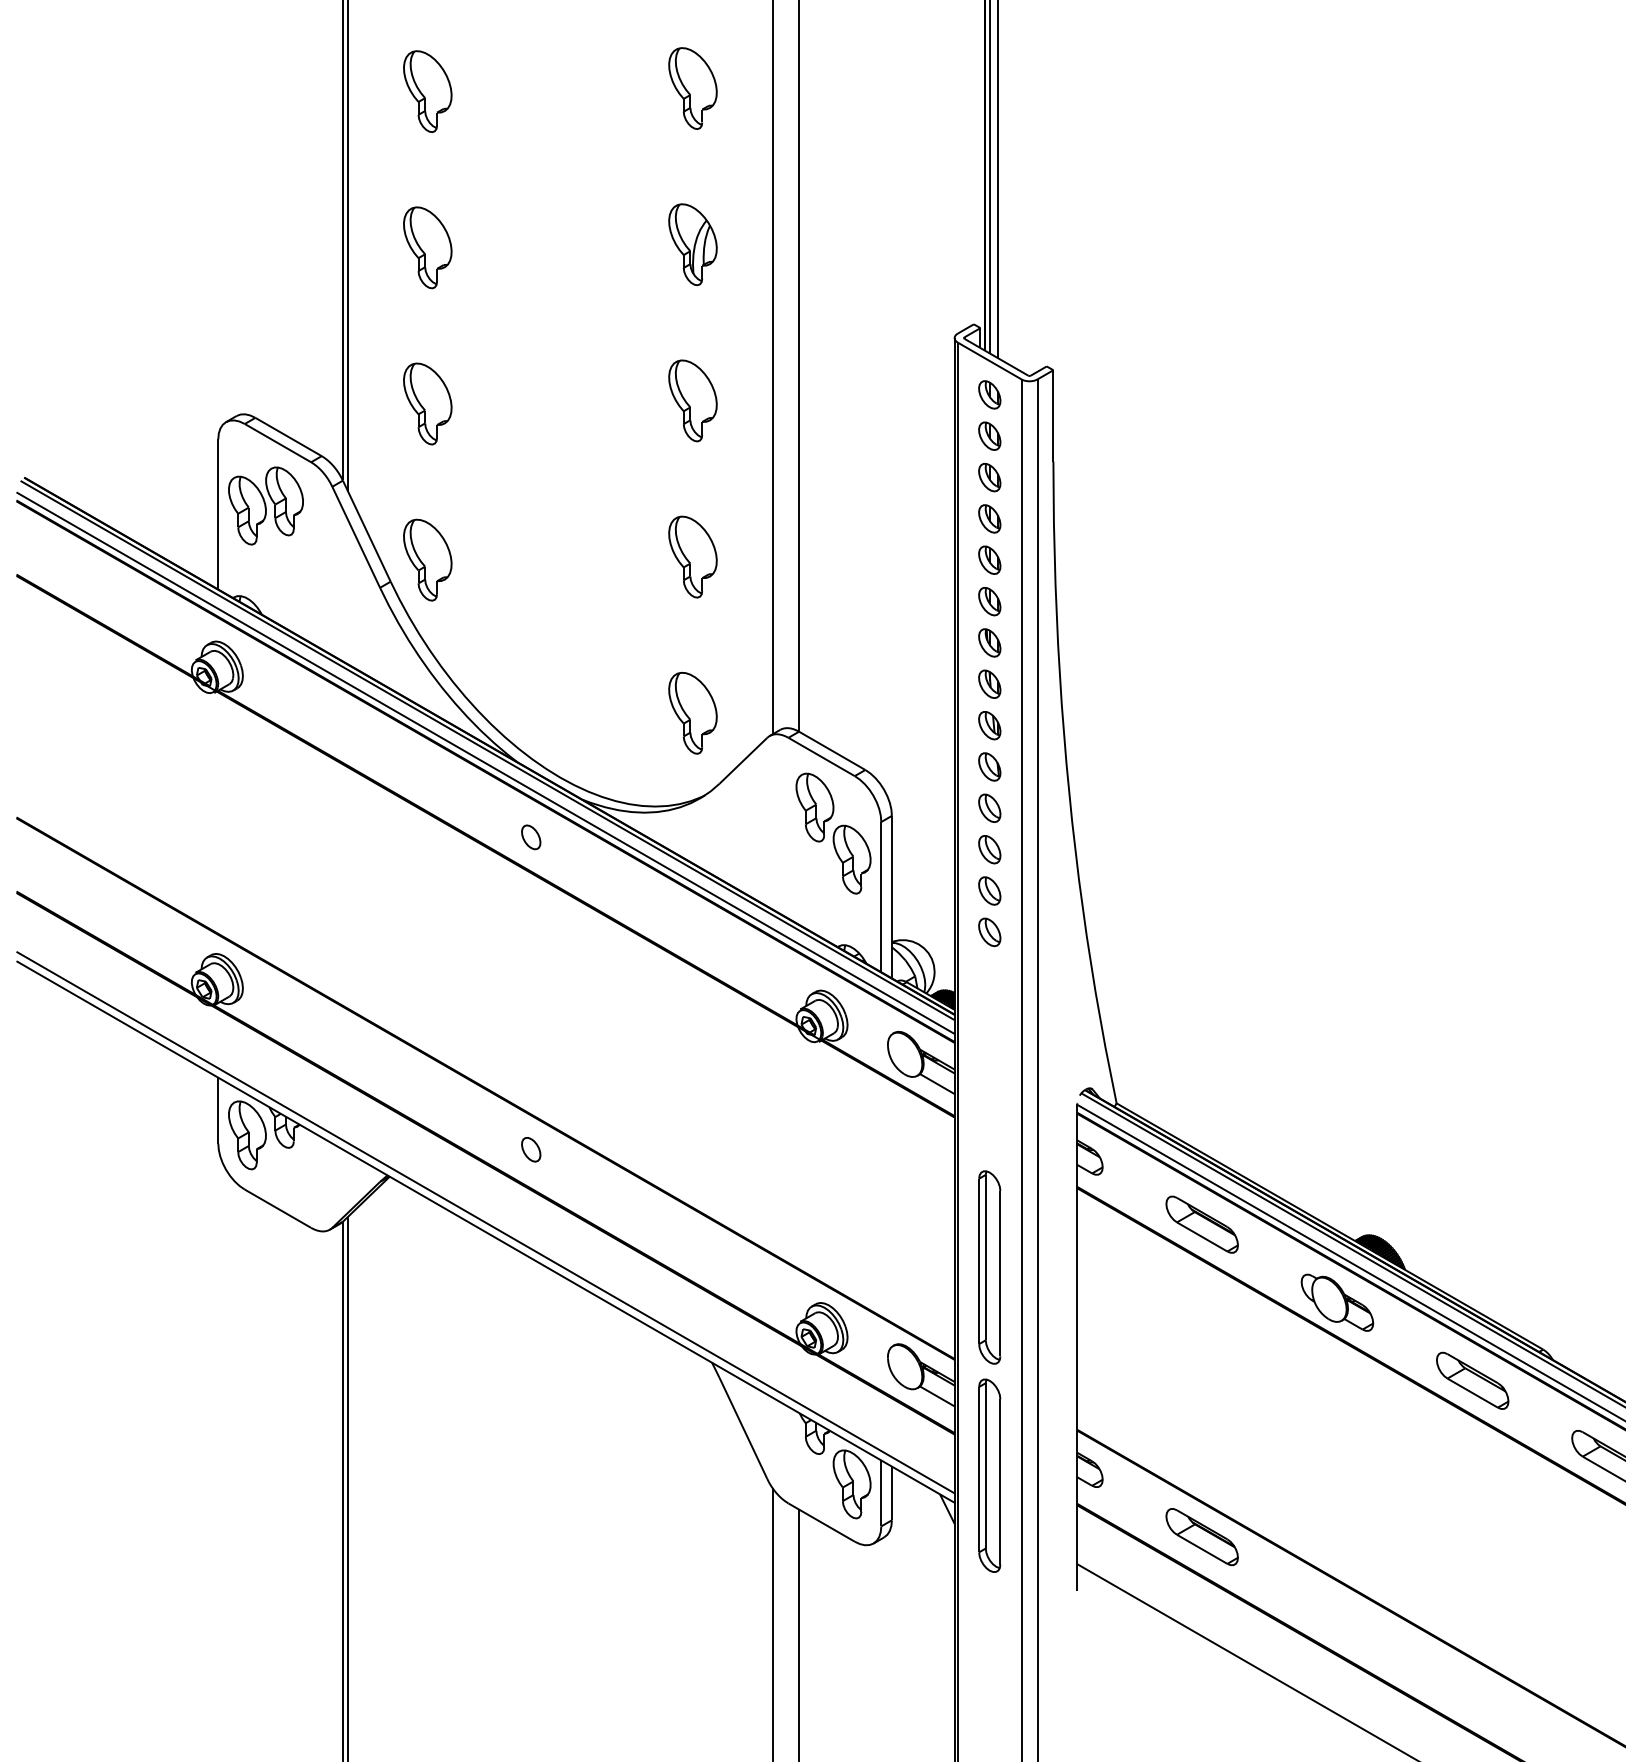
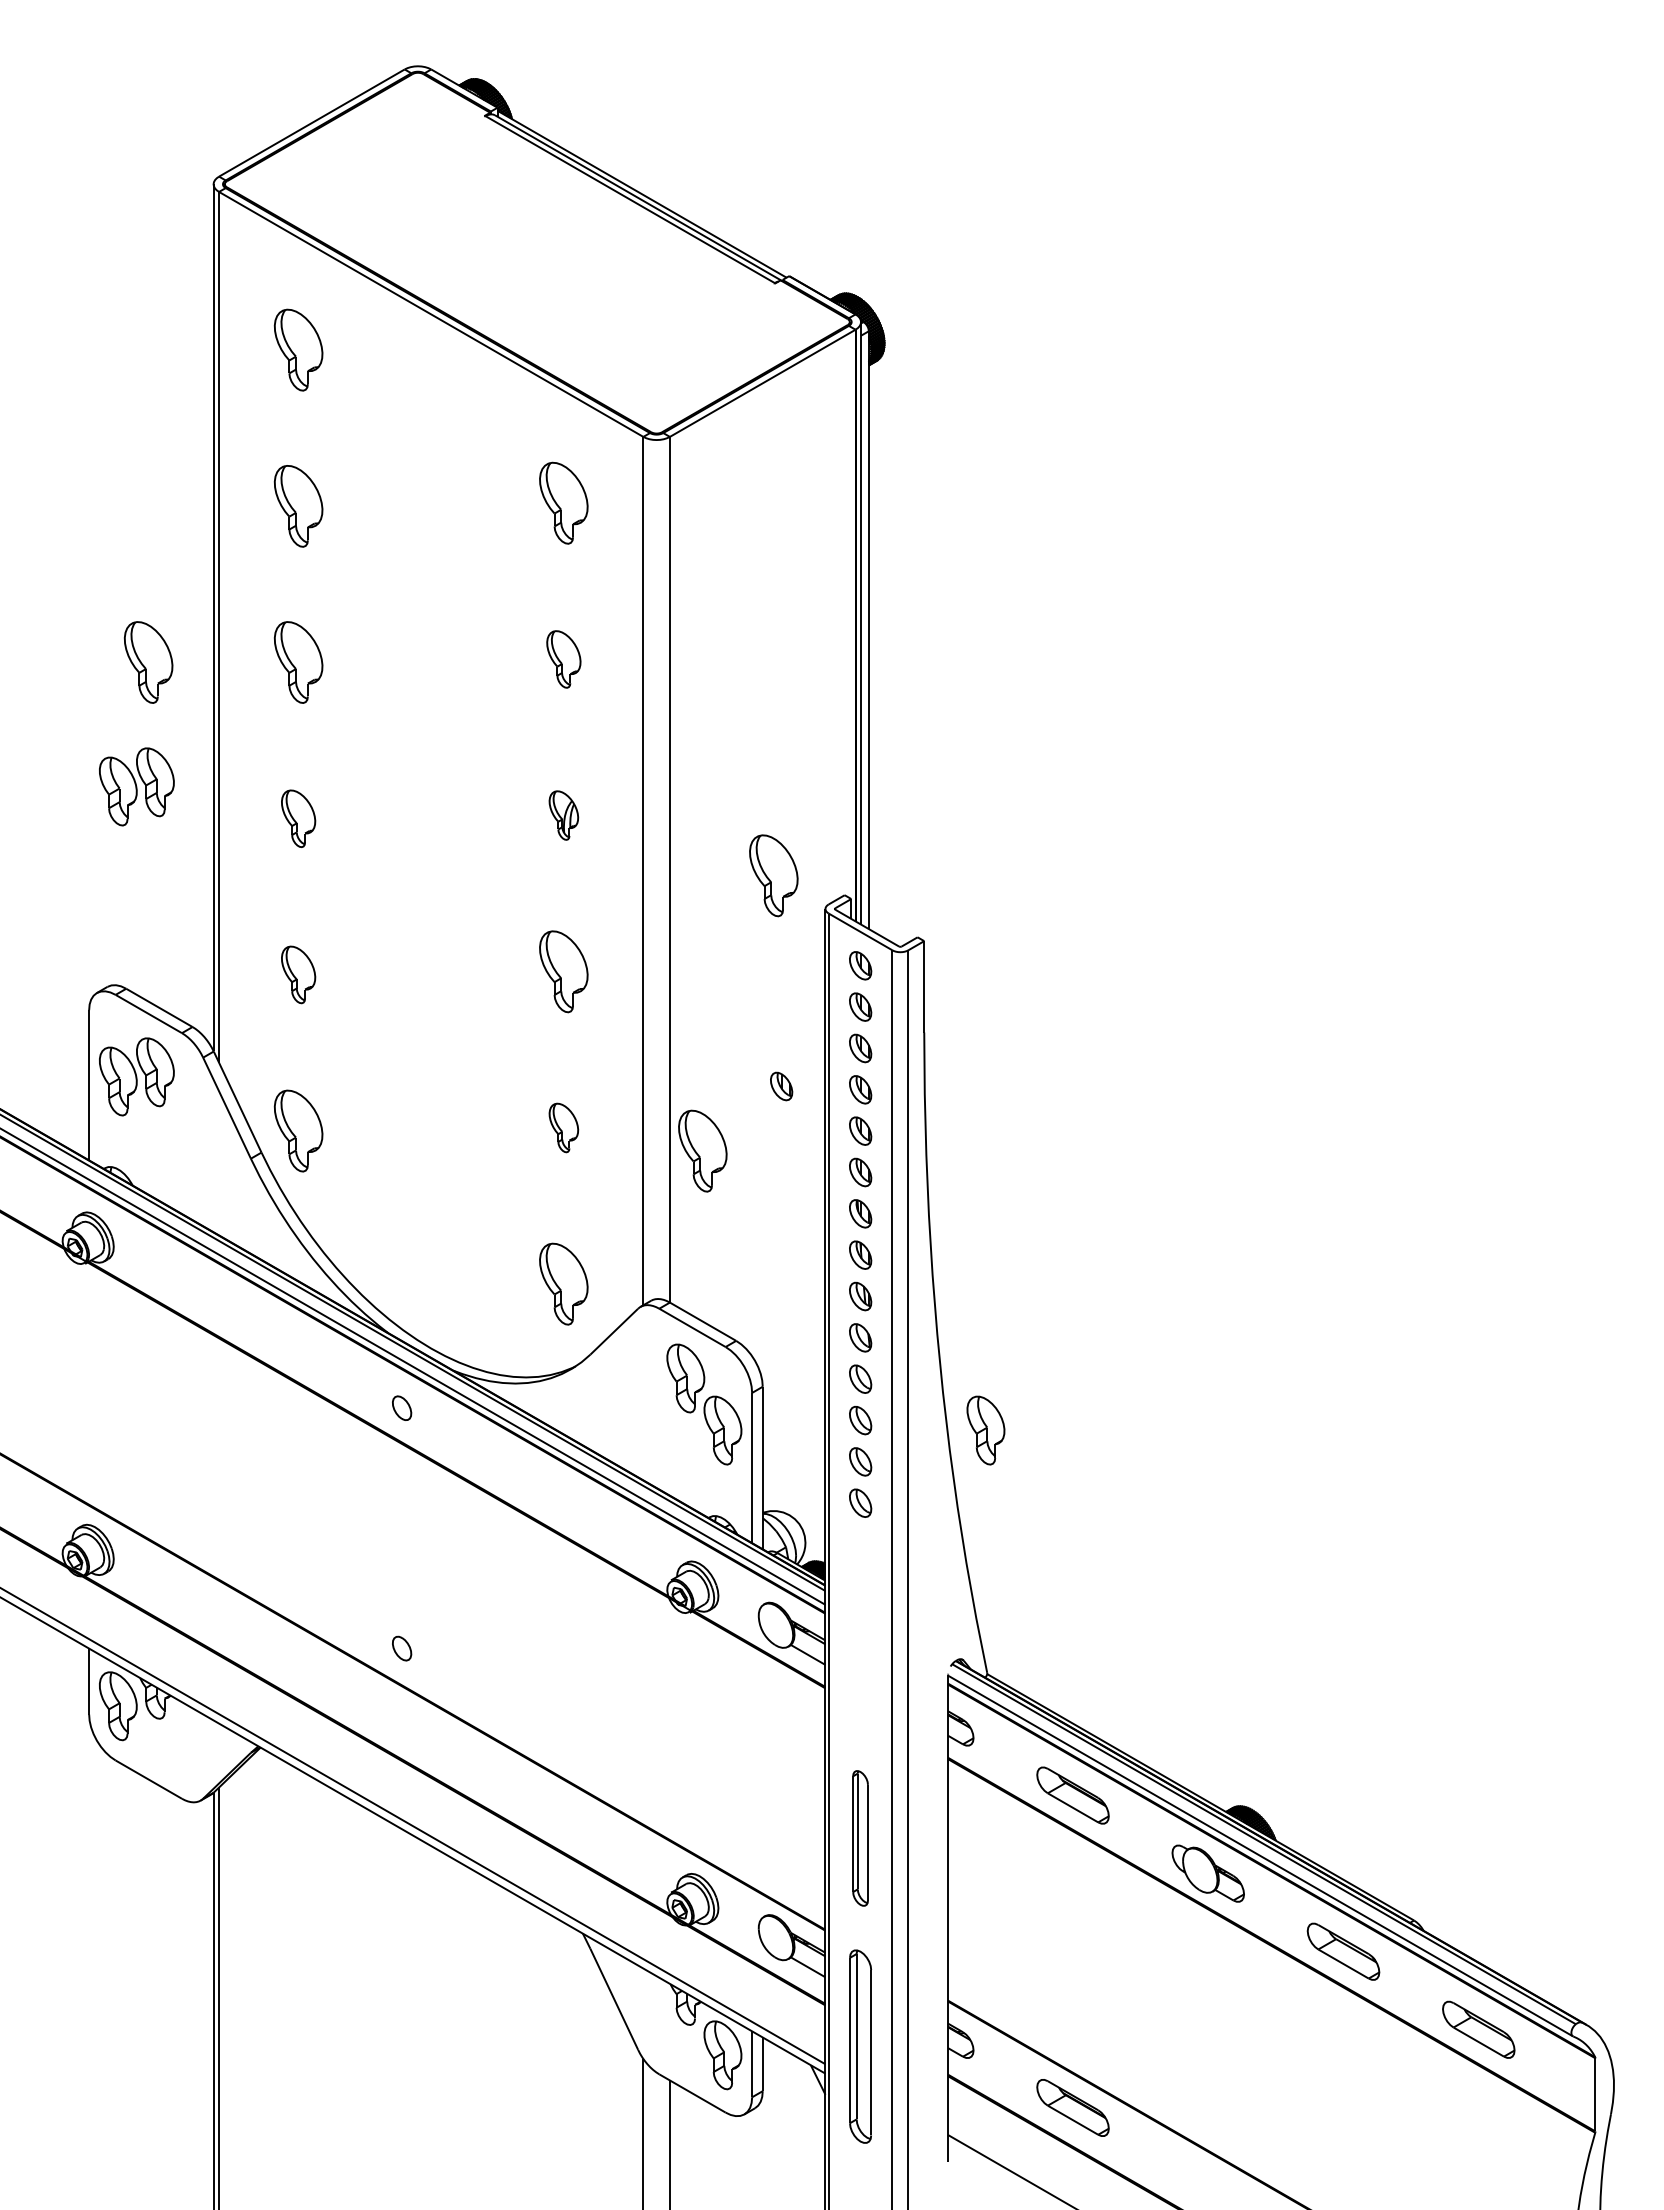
part: (692, 88) -> (563, 659), size x0.7
part: (277, 91) -> (148, 662), added
part: (265, 215) -> (136, 786), added
part: (692, 244) -> (563, 815), size x0.6
part: (427, 247) -> (298, 818), size x0.7
part: (902, 304) -> (773, 875), added
part: (427, 403) -> (298, 974), size x0.7
part: (910, 515) -> (781, 1086), added
part: (692, 556) -> (563, 1127), size x0.6
part: (831, 579) -> (702, 1150), added
part: (1114, 859) -> (985, 1430), added
part: (531, 1149) -> (402, 1648), moved
part: (989, 1267) -> (860, 1838), size x0.7

